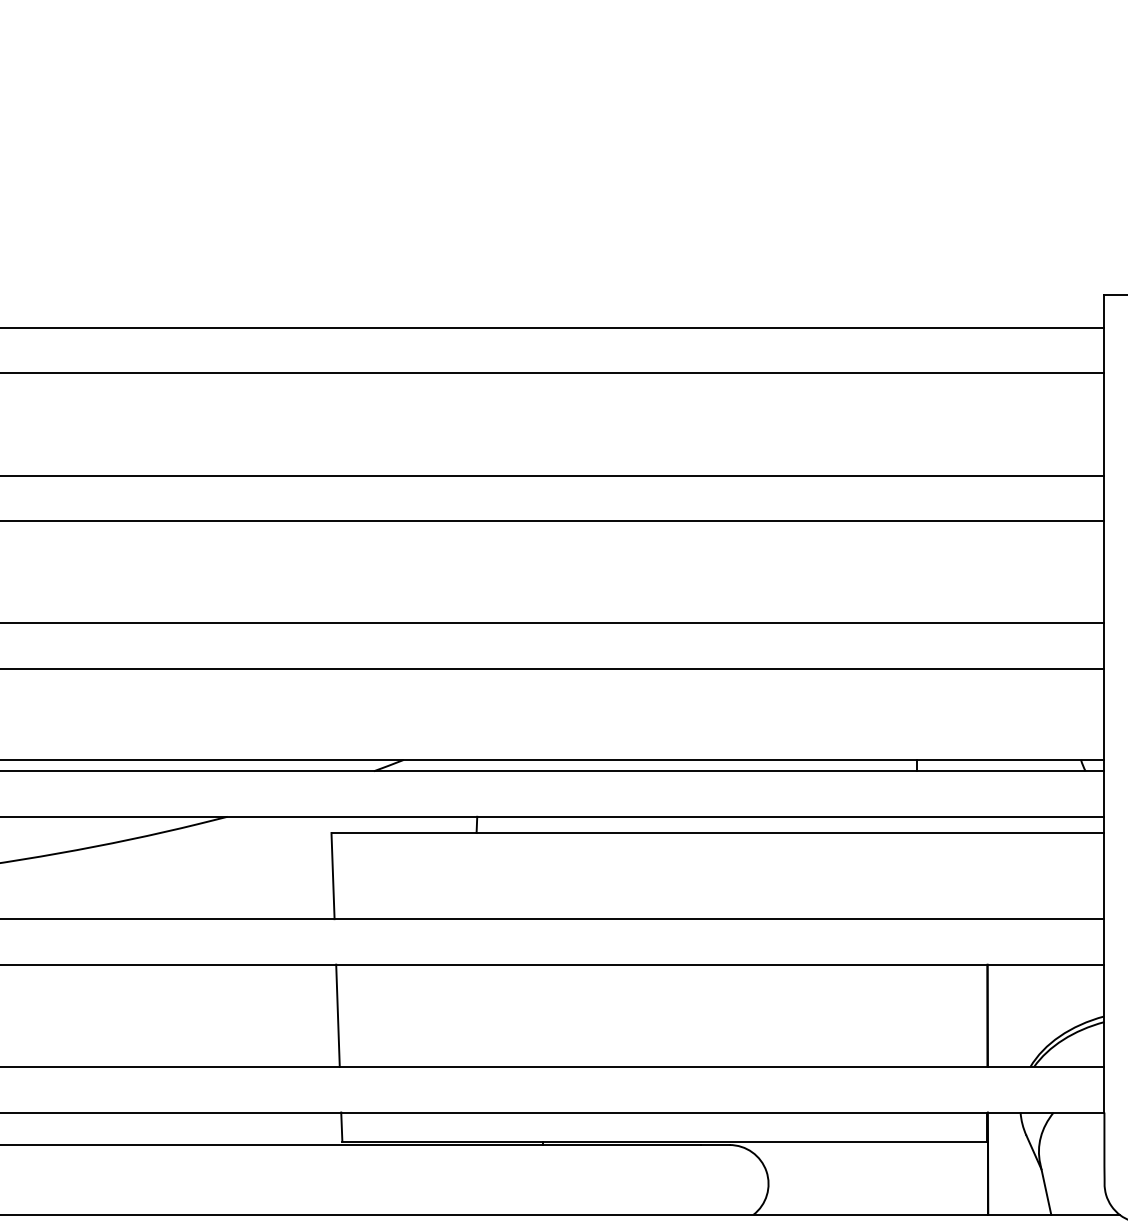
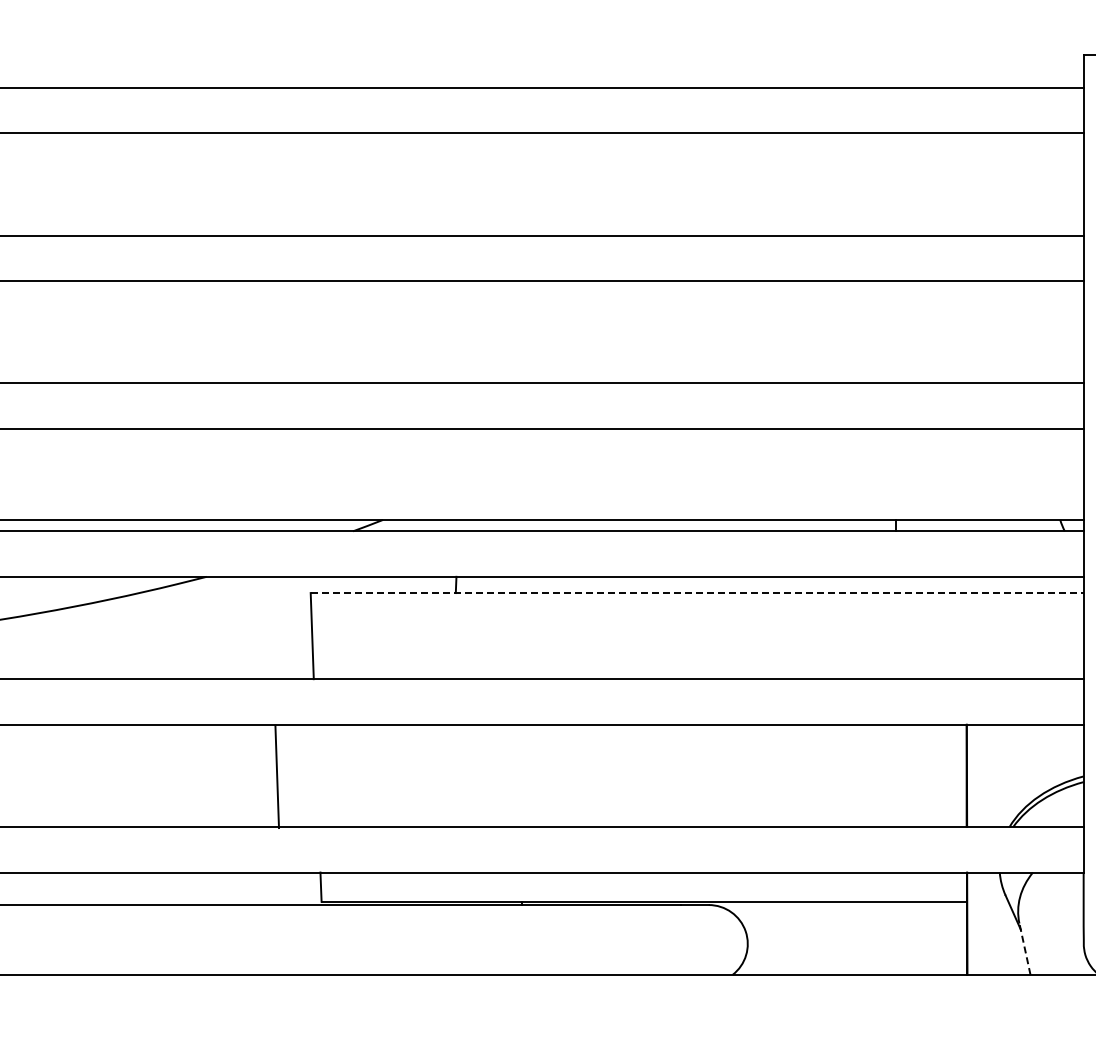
line: (718, 833) -> (697, 593), solid -> dashed
line: (337, 1015) -> (276, 776), moved
line: (1045, 1188) -> (1024, 948), solid -> dashed

